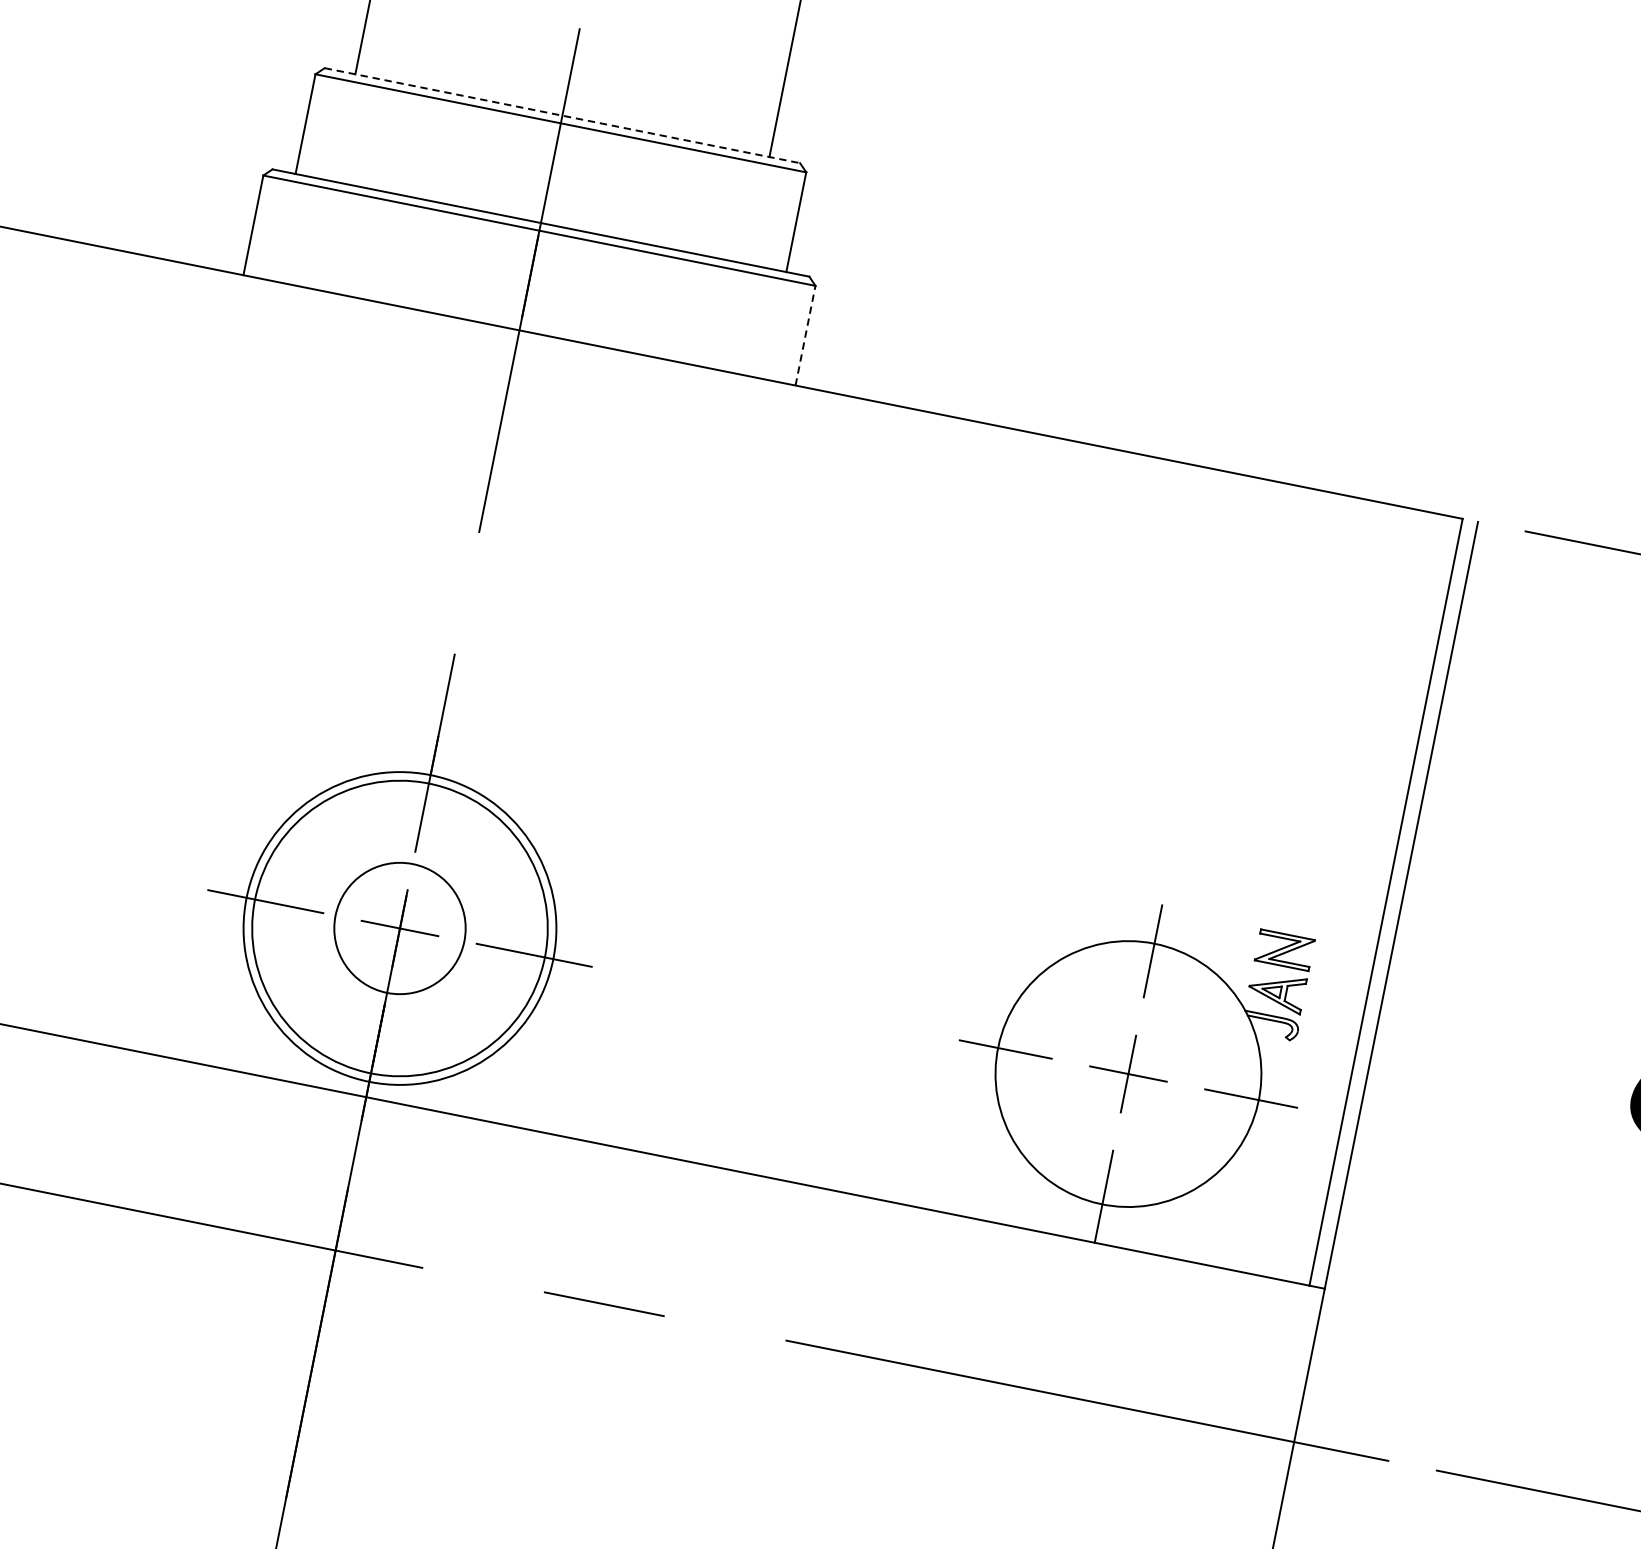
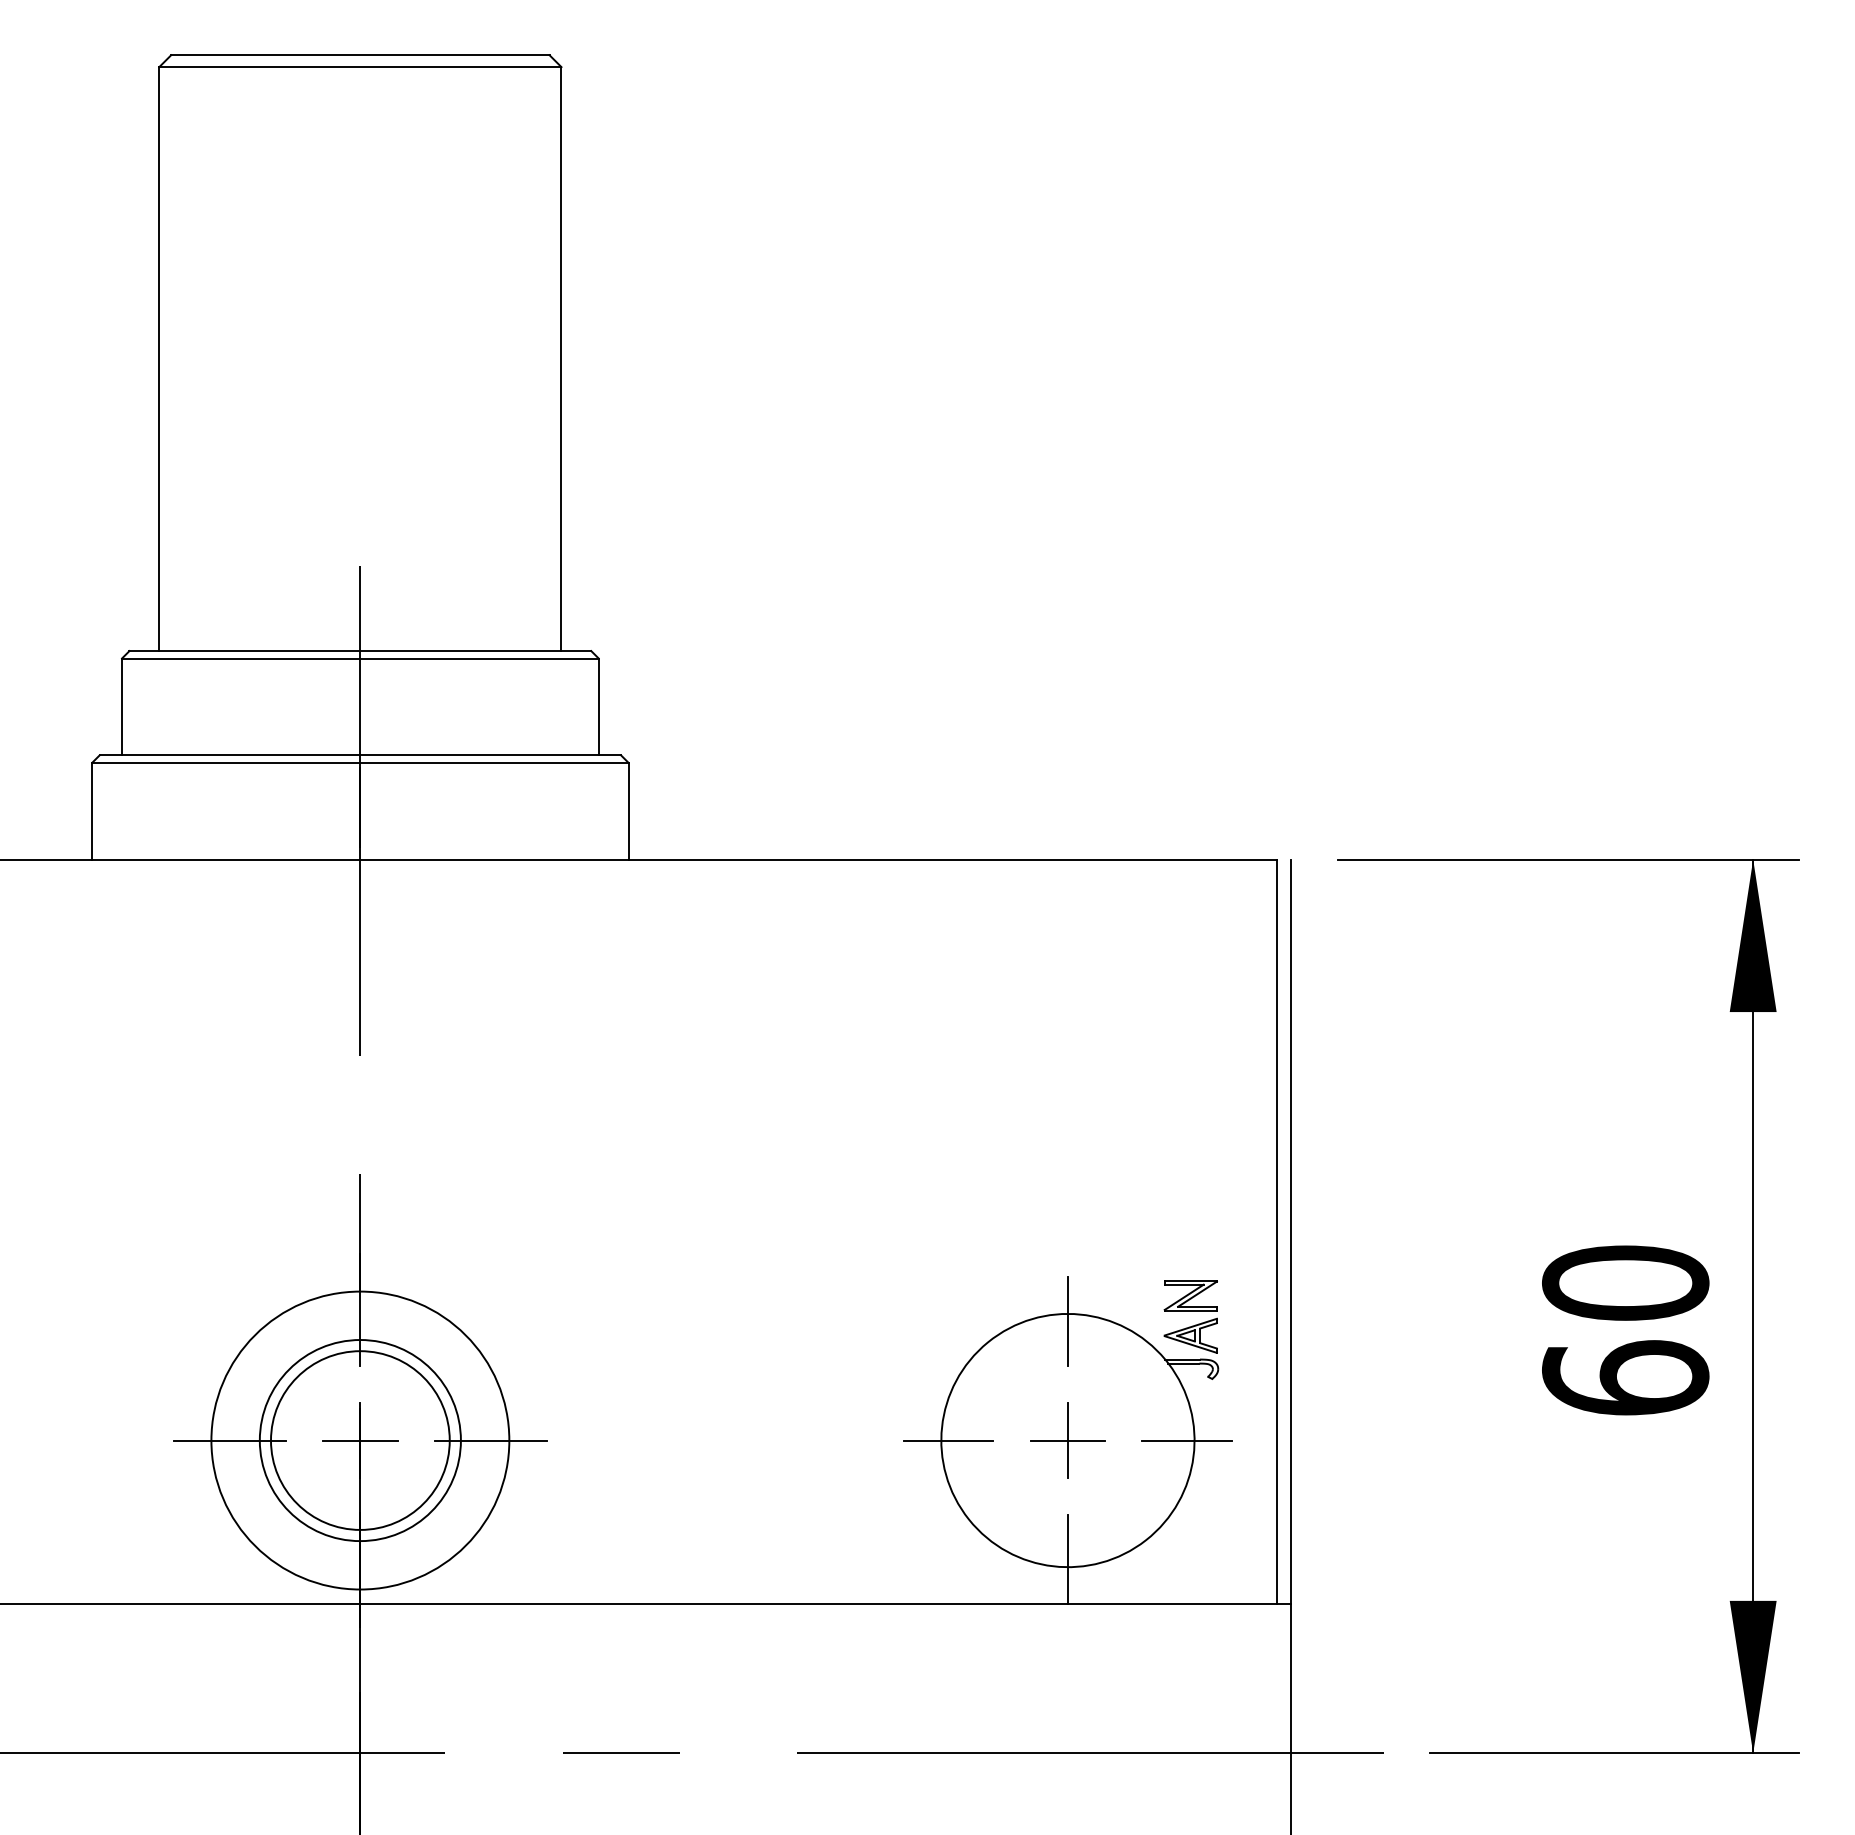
line: (562, 116) -> (360, 651), dashed -> solid
line: (805, 334) -> (628, 810), dashed -> solid
circle: (399, 928) -> (359, 1440), size x0.71
circle: (400, 928) -> (360, 1440), size x1.43

